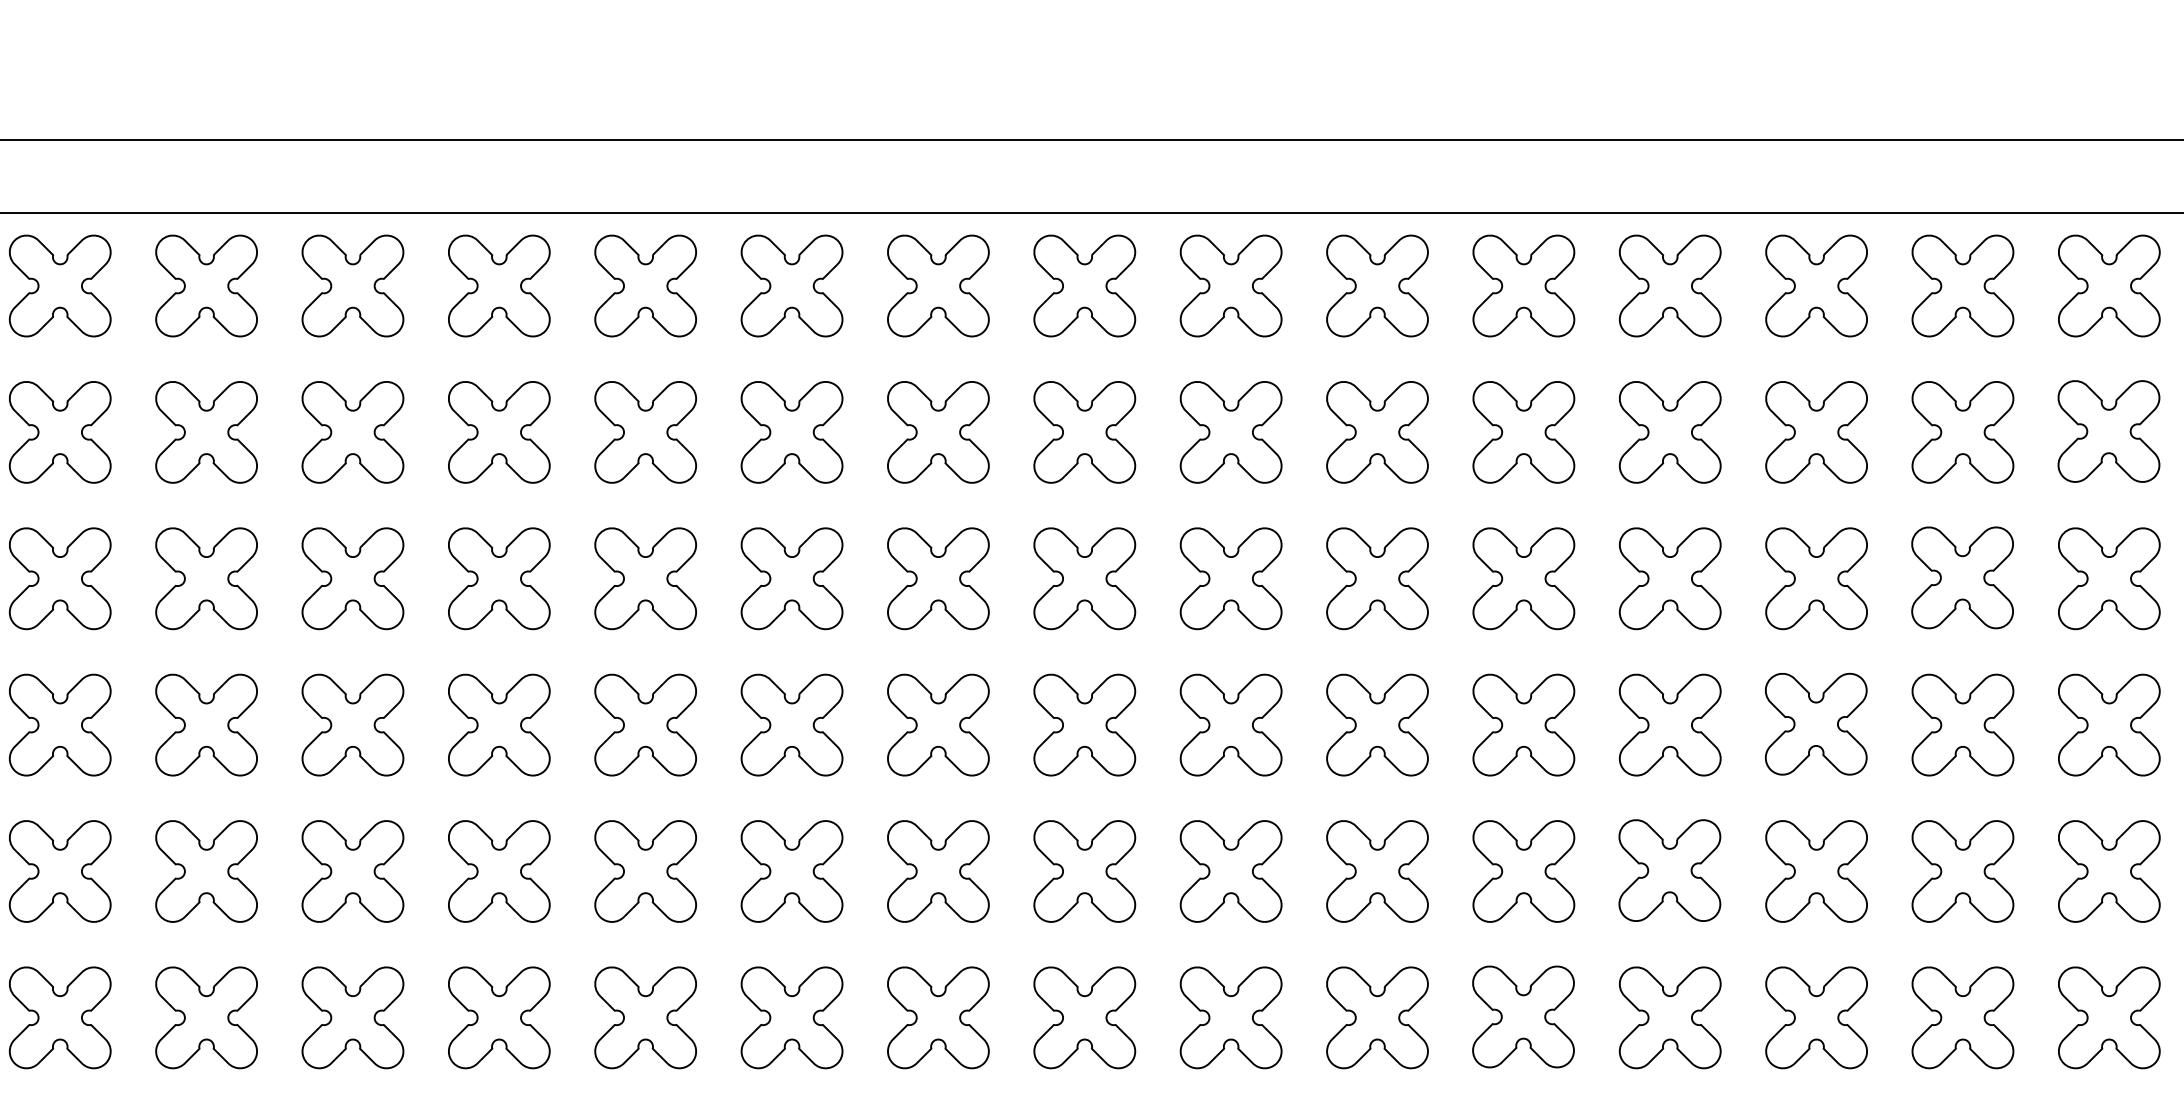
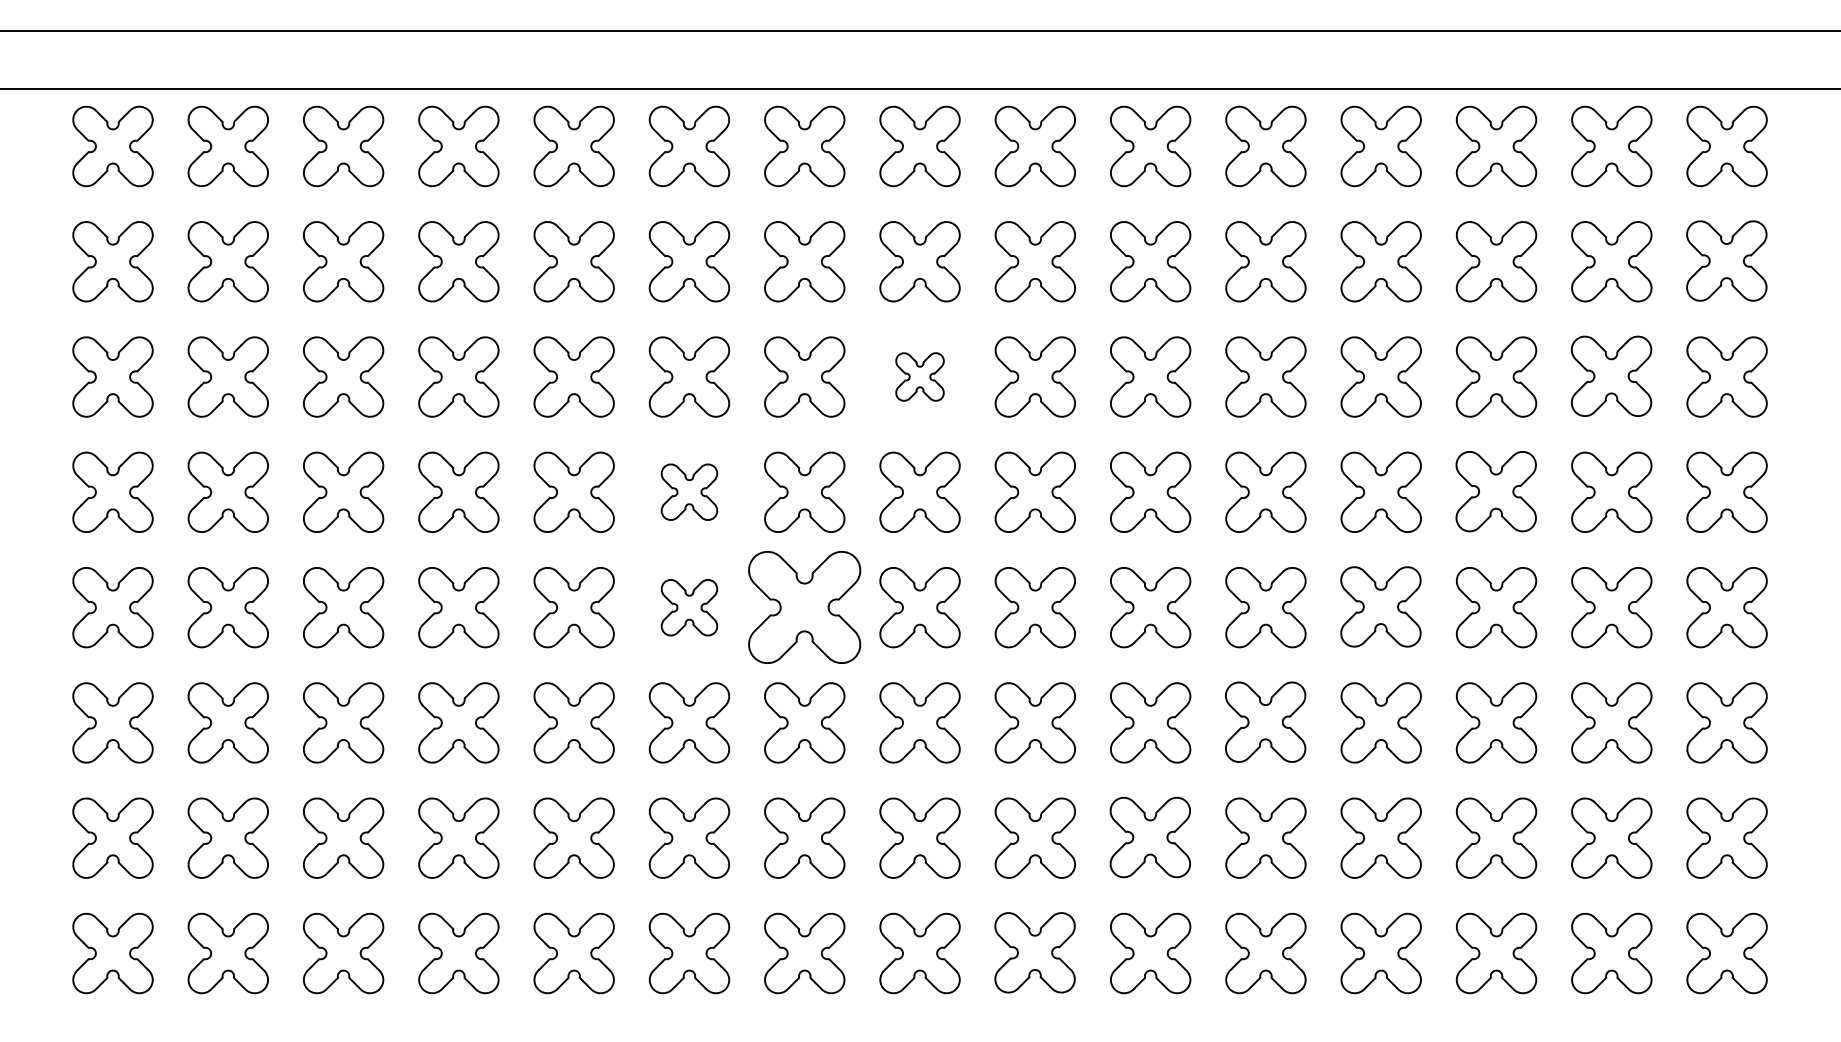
part: (1084, 578) -> (919, 376), size x0.6
part: (792, 724) -> (689, 491), size x0.7
part: (792, 871) -> (689, 607), size x0.7
part: (938, 871) -> (804, 607), size x1.4

